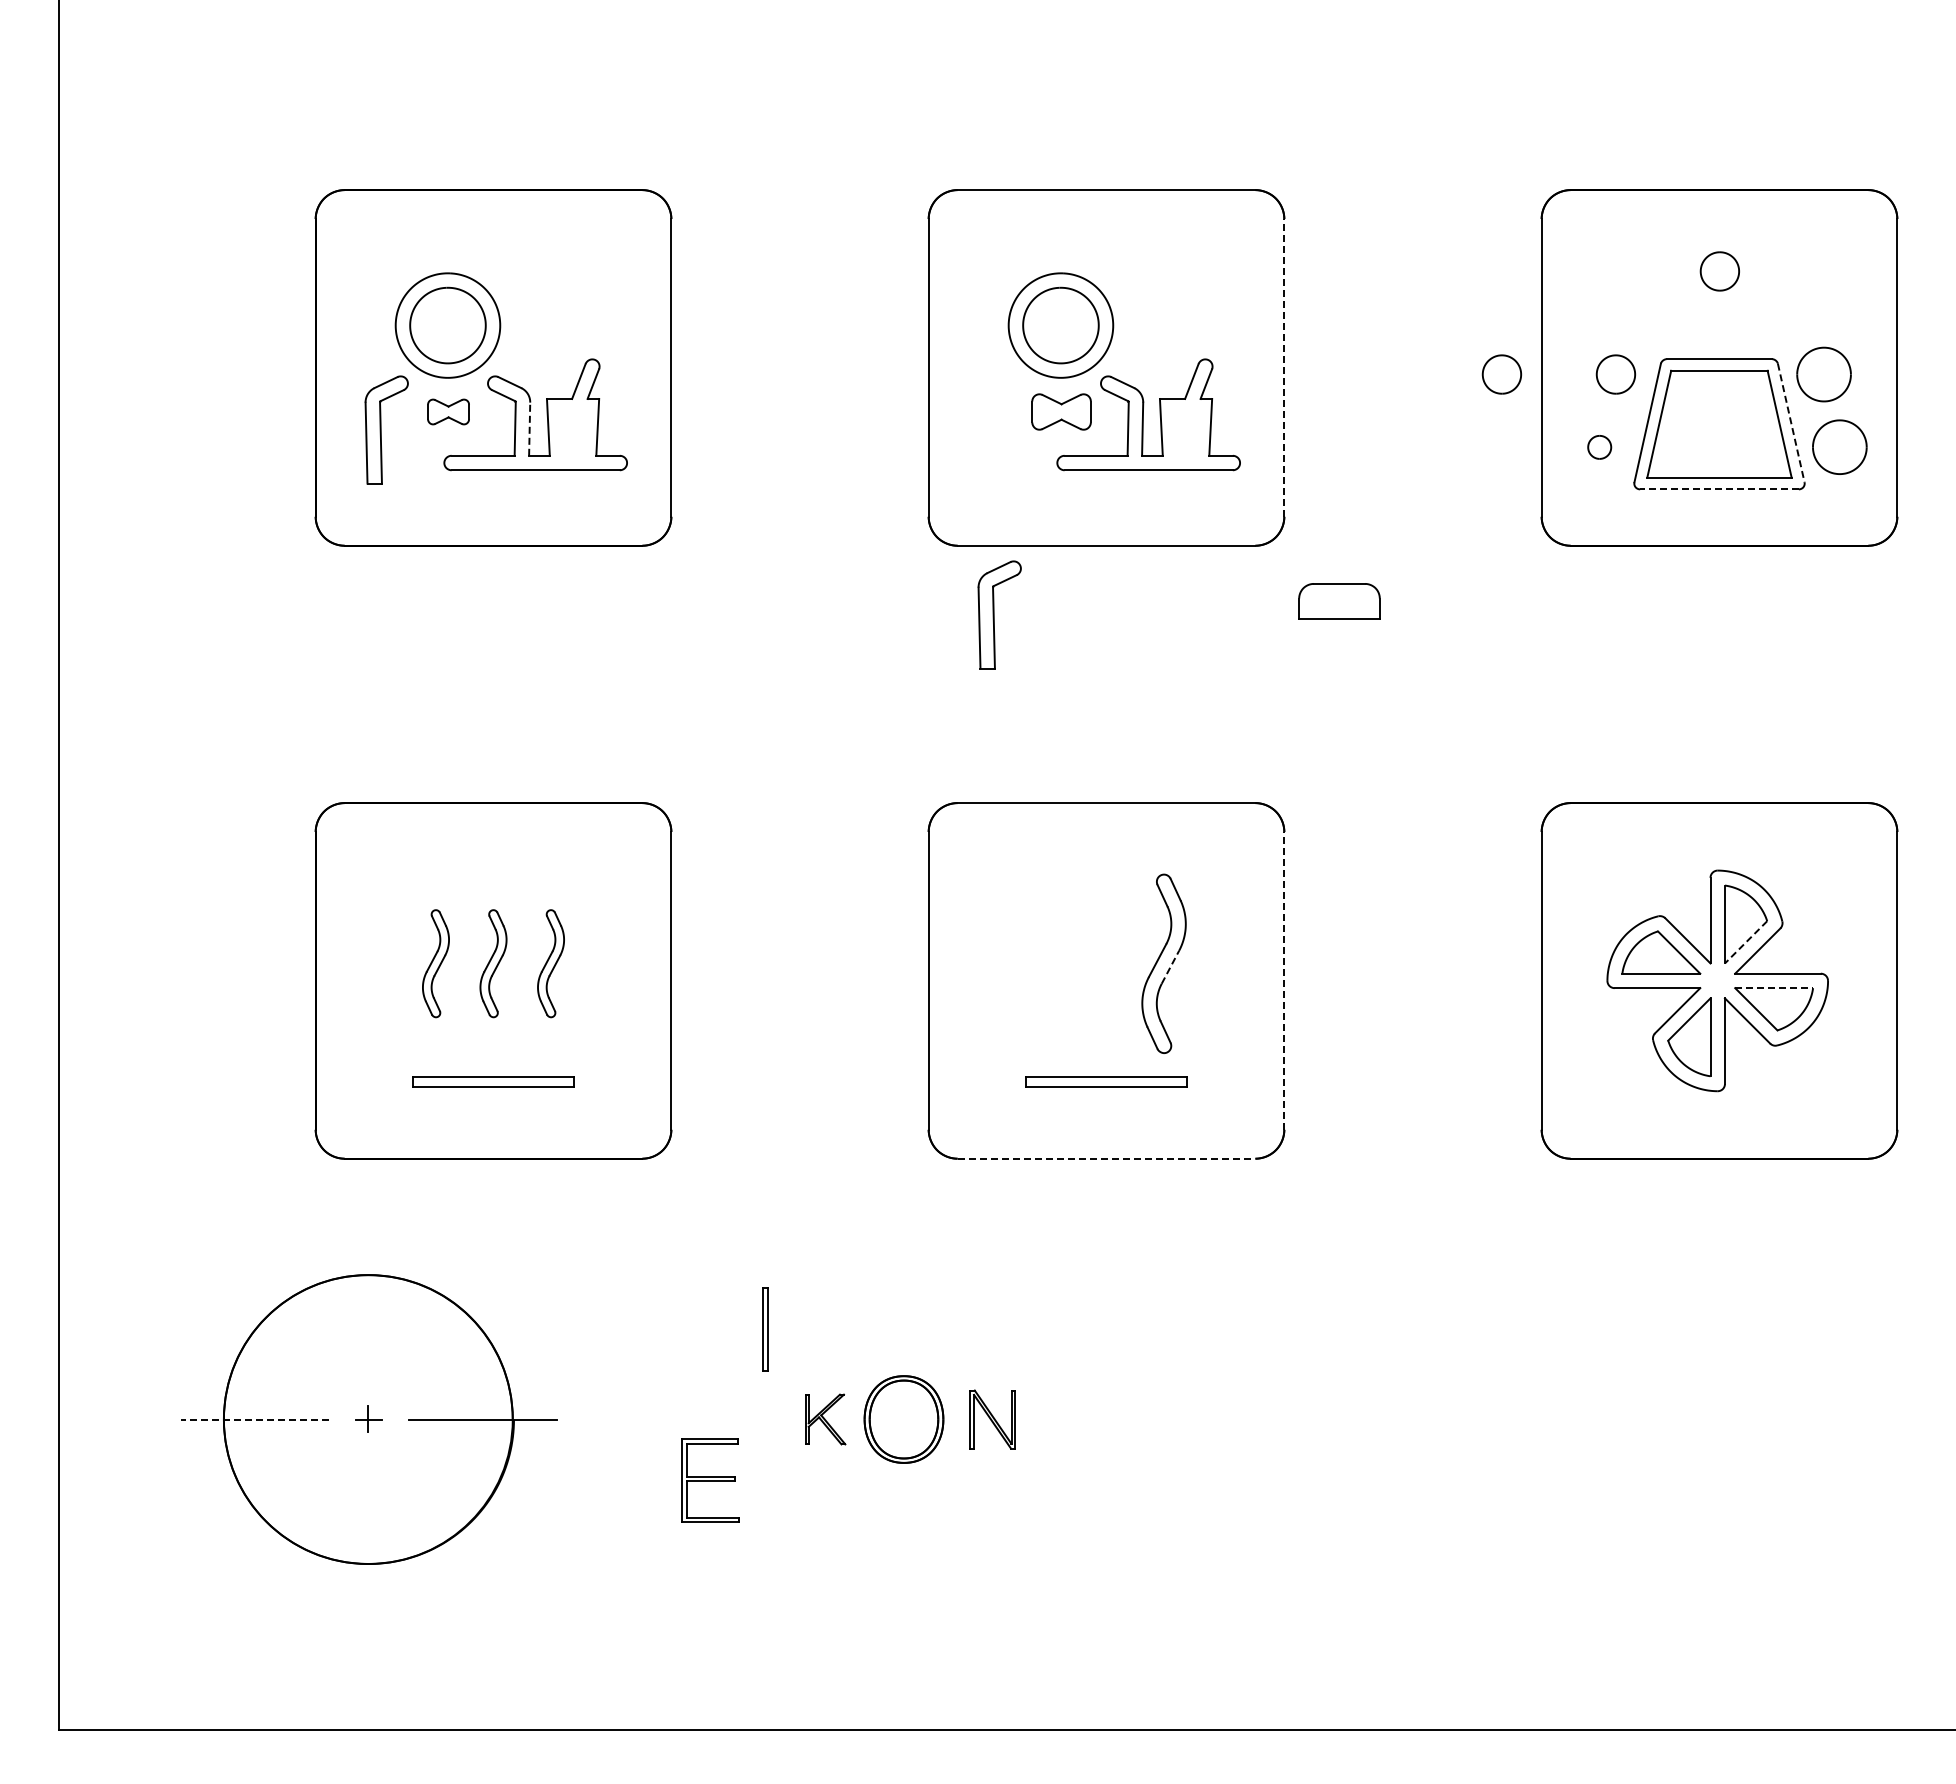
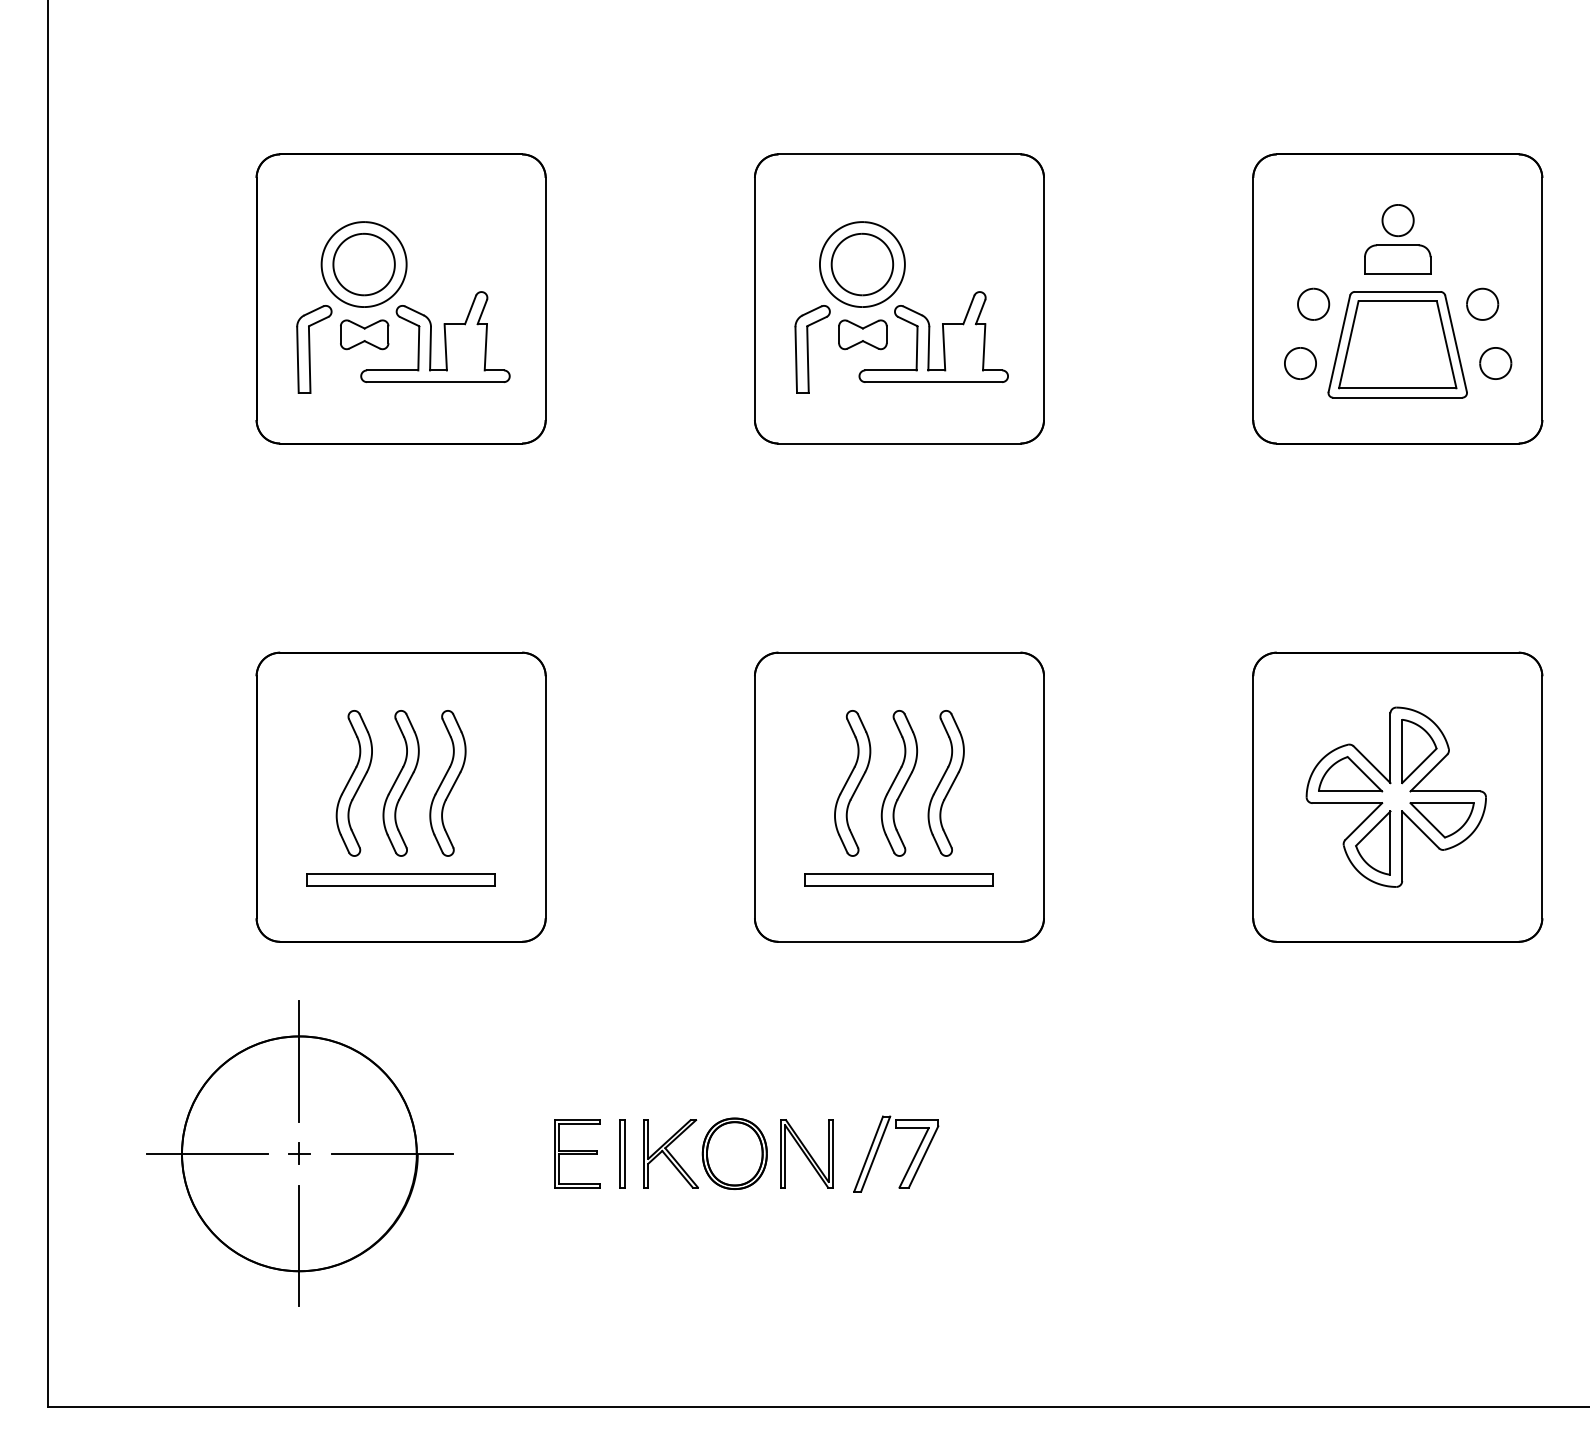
line: (1284, 367) -> (1044, 298), dashed -> solid
part: (1501, 374) -> (1220, 304), removed
part: (1823, 374) -> (1482, 304), size x0.71
part: (448, 411) -> (364, 334), size x1.43
line: (1791, 423) -> (1456, 344), dashed -> solid
line: (529, 429) -> (430, 349), dashed -> solid
part: (1599, 447) -> (1300, 363), size x1.67
part: (1840, 447) -> (1496, 363), size x0.71
line: (1719, 489) -> (1397, 397), dashed -> solid
part: (1339, 601) -> (1397, 259), moved
part: (999, 614) -> (812, 349), moved
line: (1746, 942) -> (1419, 766), dashed -> solid
part: (435, 963) -> (354, 783), size x1.67
part: (493, 963) -> (401, 783), size x1.67
part: (550, 963) -> (447, 783), size x1.67
part: (1048, 963) -> (852, 783), added
part: (1106, 963) -> (899, 783), added
line: (1170, 967) -> (951, 786), dashed -> solid
line: (1284, 980) -> (1044, 796), dashed -> solid
line: (1774, 988) -> (1442, 803), dashed -> solid
part: (493, 1081) -> (401, 879), size x1.43
part: (1106, 1081) -> (899, 879), size x1.43
line: (1106, 1158) -> (899, 941), dashed -> solid
line: (368, 1305) -> (299, 1061), added
part: (765, 1329) -> (622, 1153), moved
line: (254, 1419) -> (206, 1153), dashed -> solid
part: (825, 1419) -> (671, 1153), size x1.67
part: (992, 1419) -> (806, 1153), size x1.43
part: (1121, 1428) -> (911, 1161), added
part: (710, 1480) -> (577, 1153), moved
line: (368, 1532) -> (299, 1245), added

